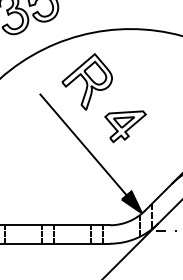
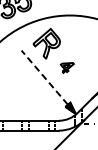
part: (125, 126) -> (67, 67), size x0.6
line: (83, 144) -> (44, 77), solid -> dashed

